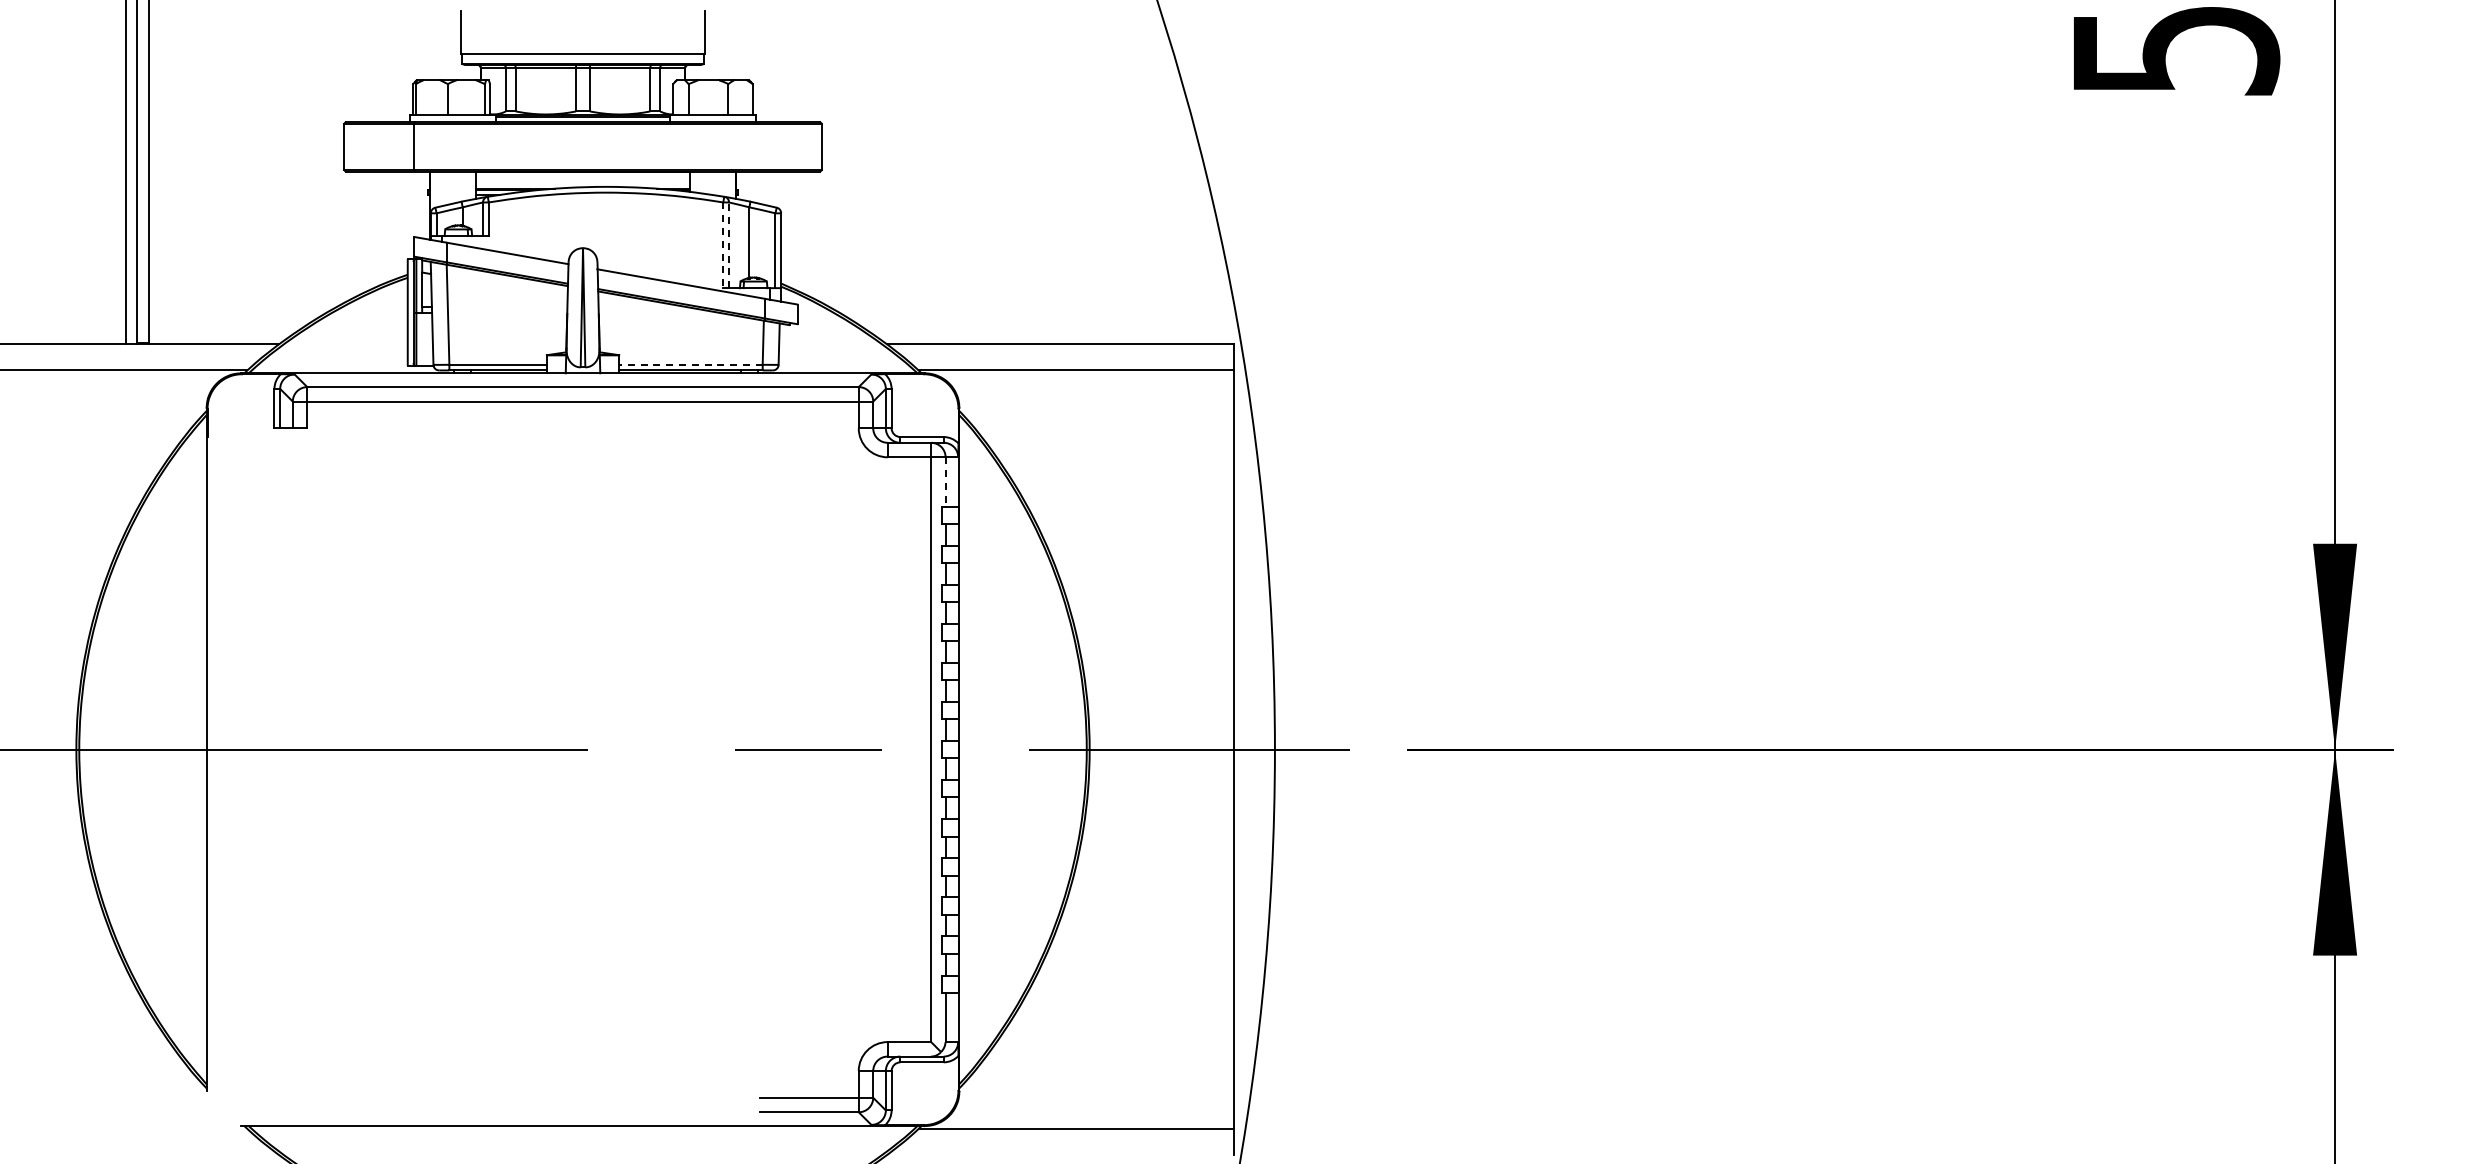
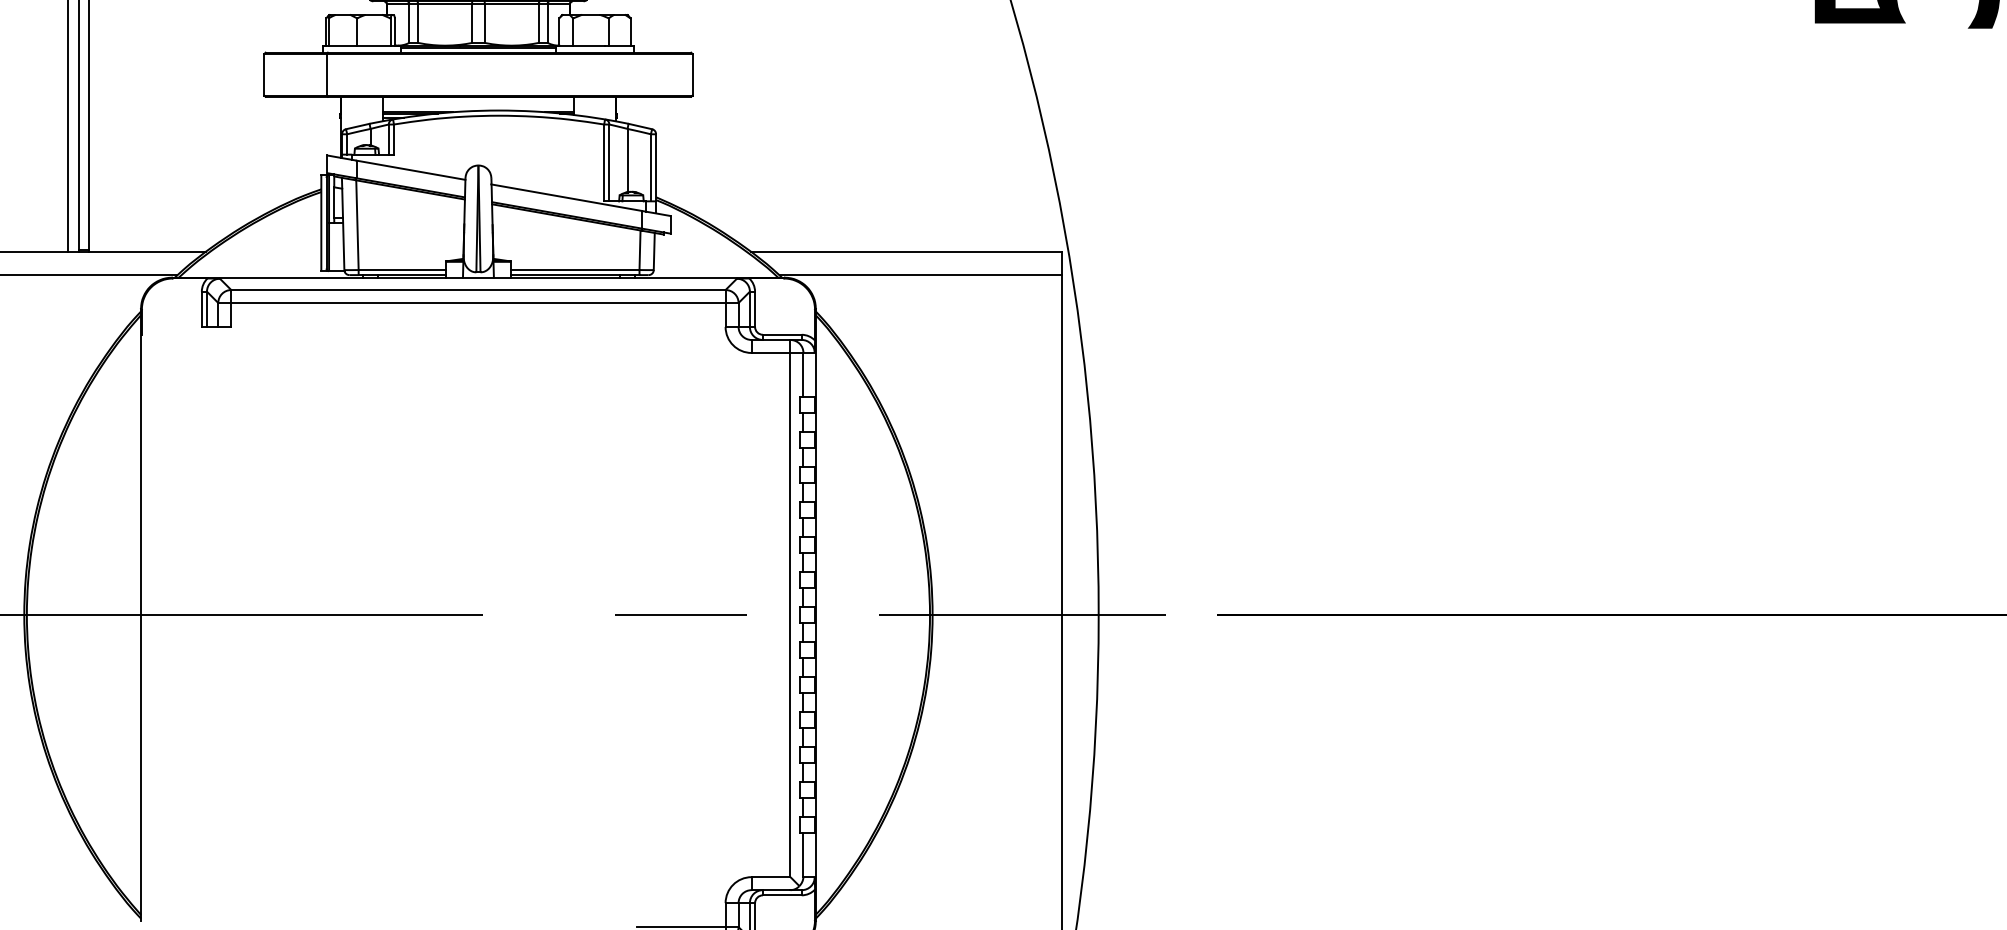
line: (723, 245) -> (604, 163), dashed -> solid
line: (729, 245) -> (609, 163), dashed -> solid
line: (690, 364) -> (574, 269), dashed -> solid
line: (945, 481) -> (803, 374), dashed -> solid

